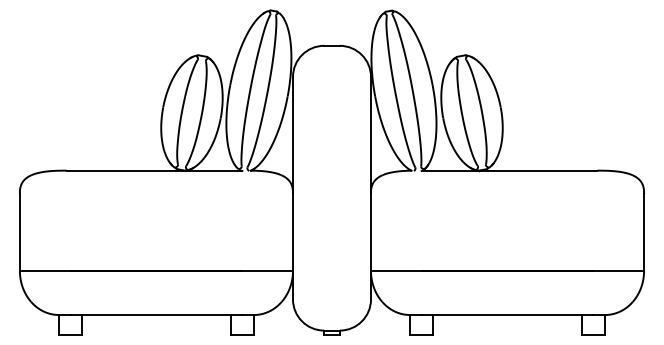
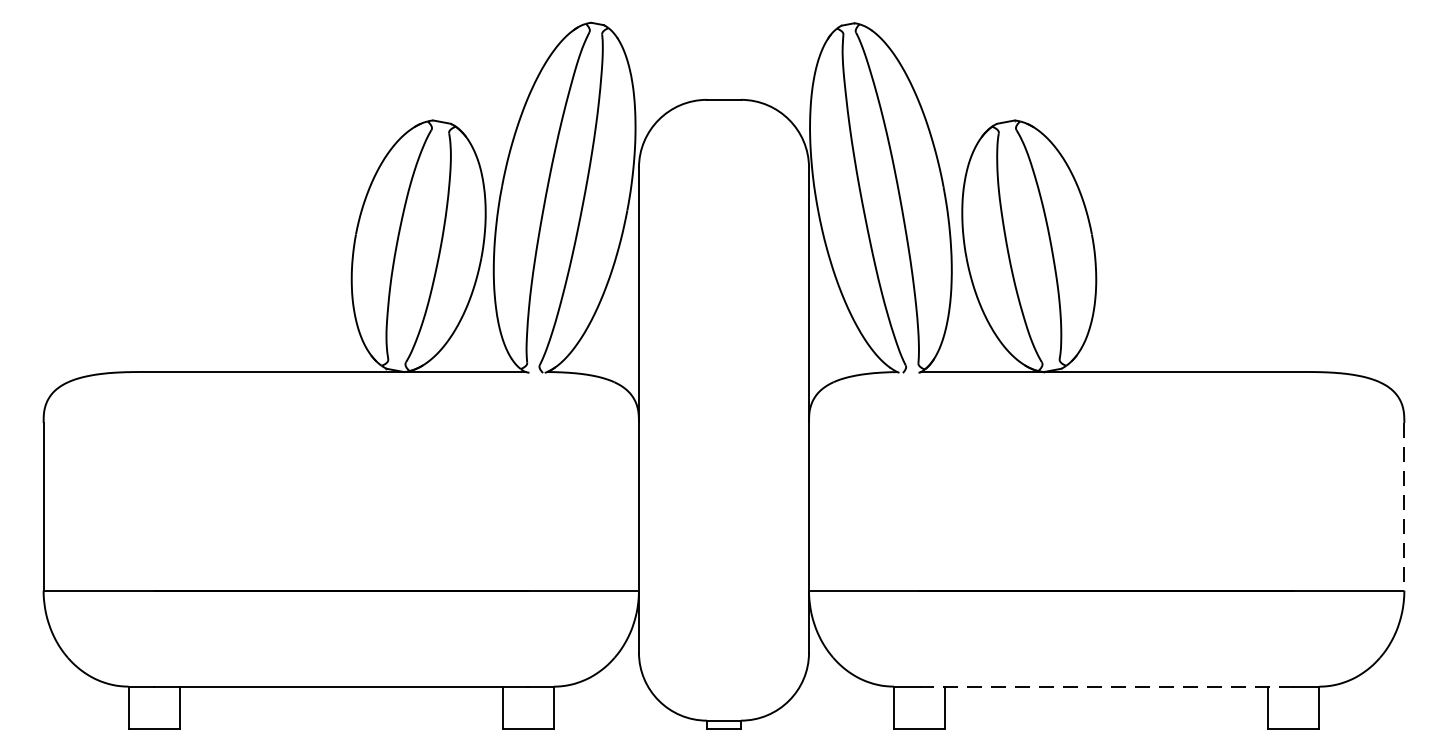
line: (644, 232) -> (1405, 506), solid -> dashed
line: (507, 314) -> (1106, 685), solid -> dashed

